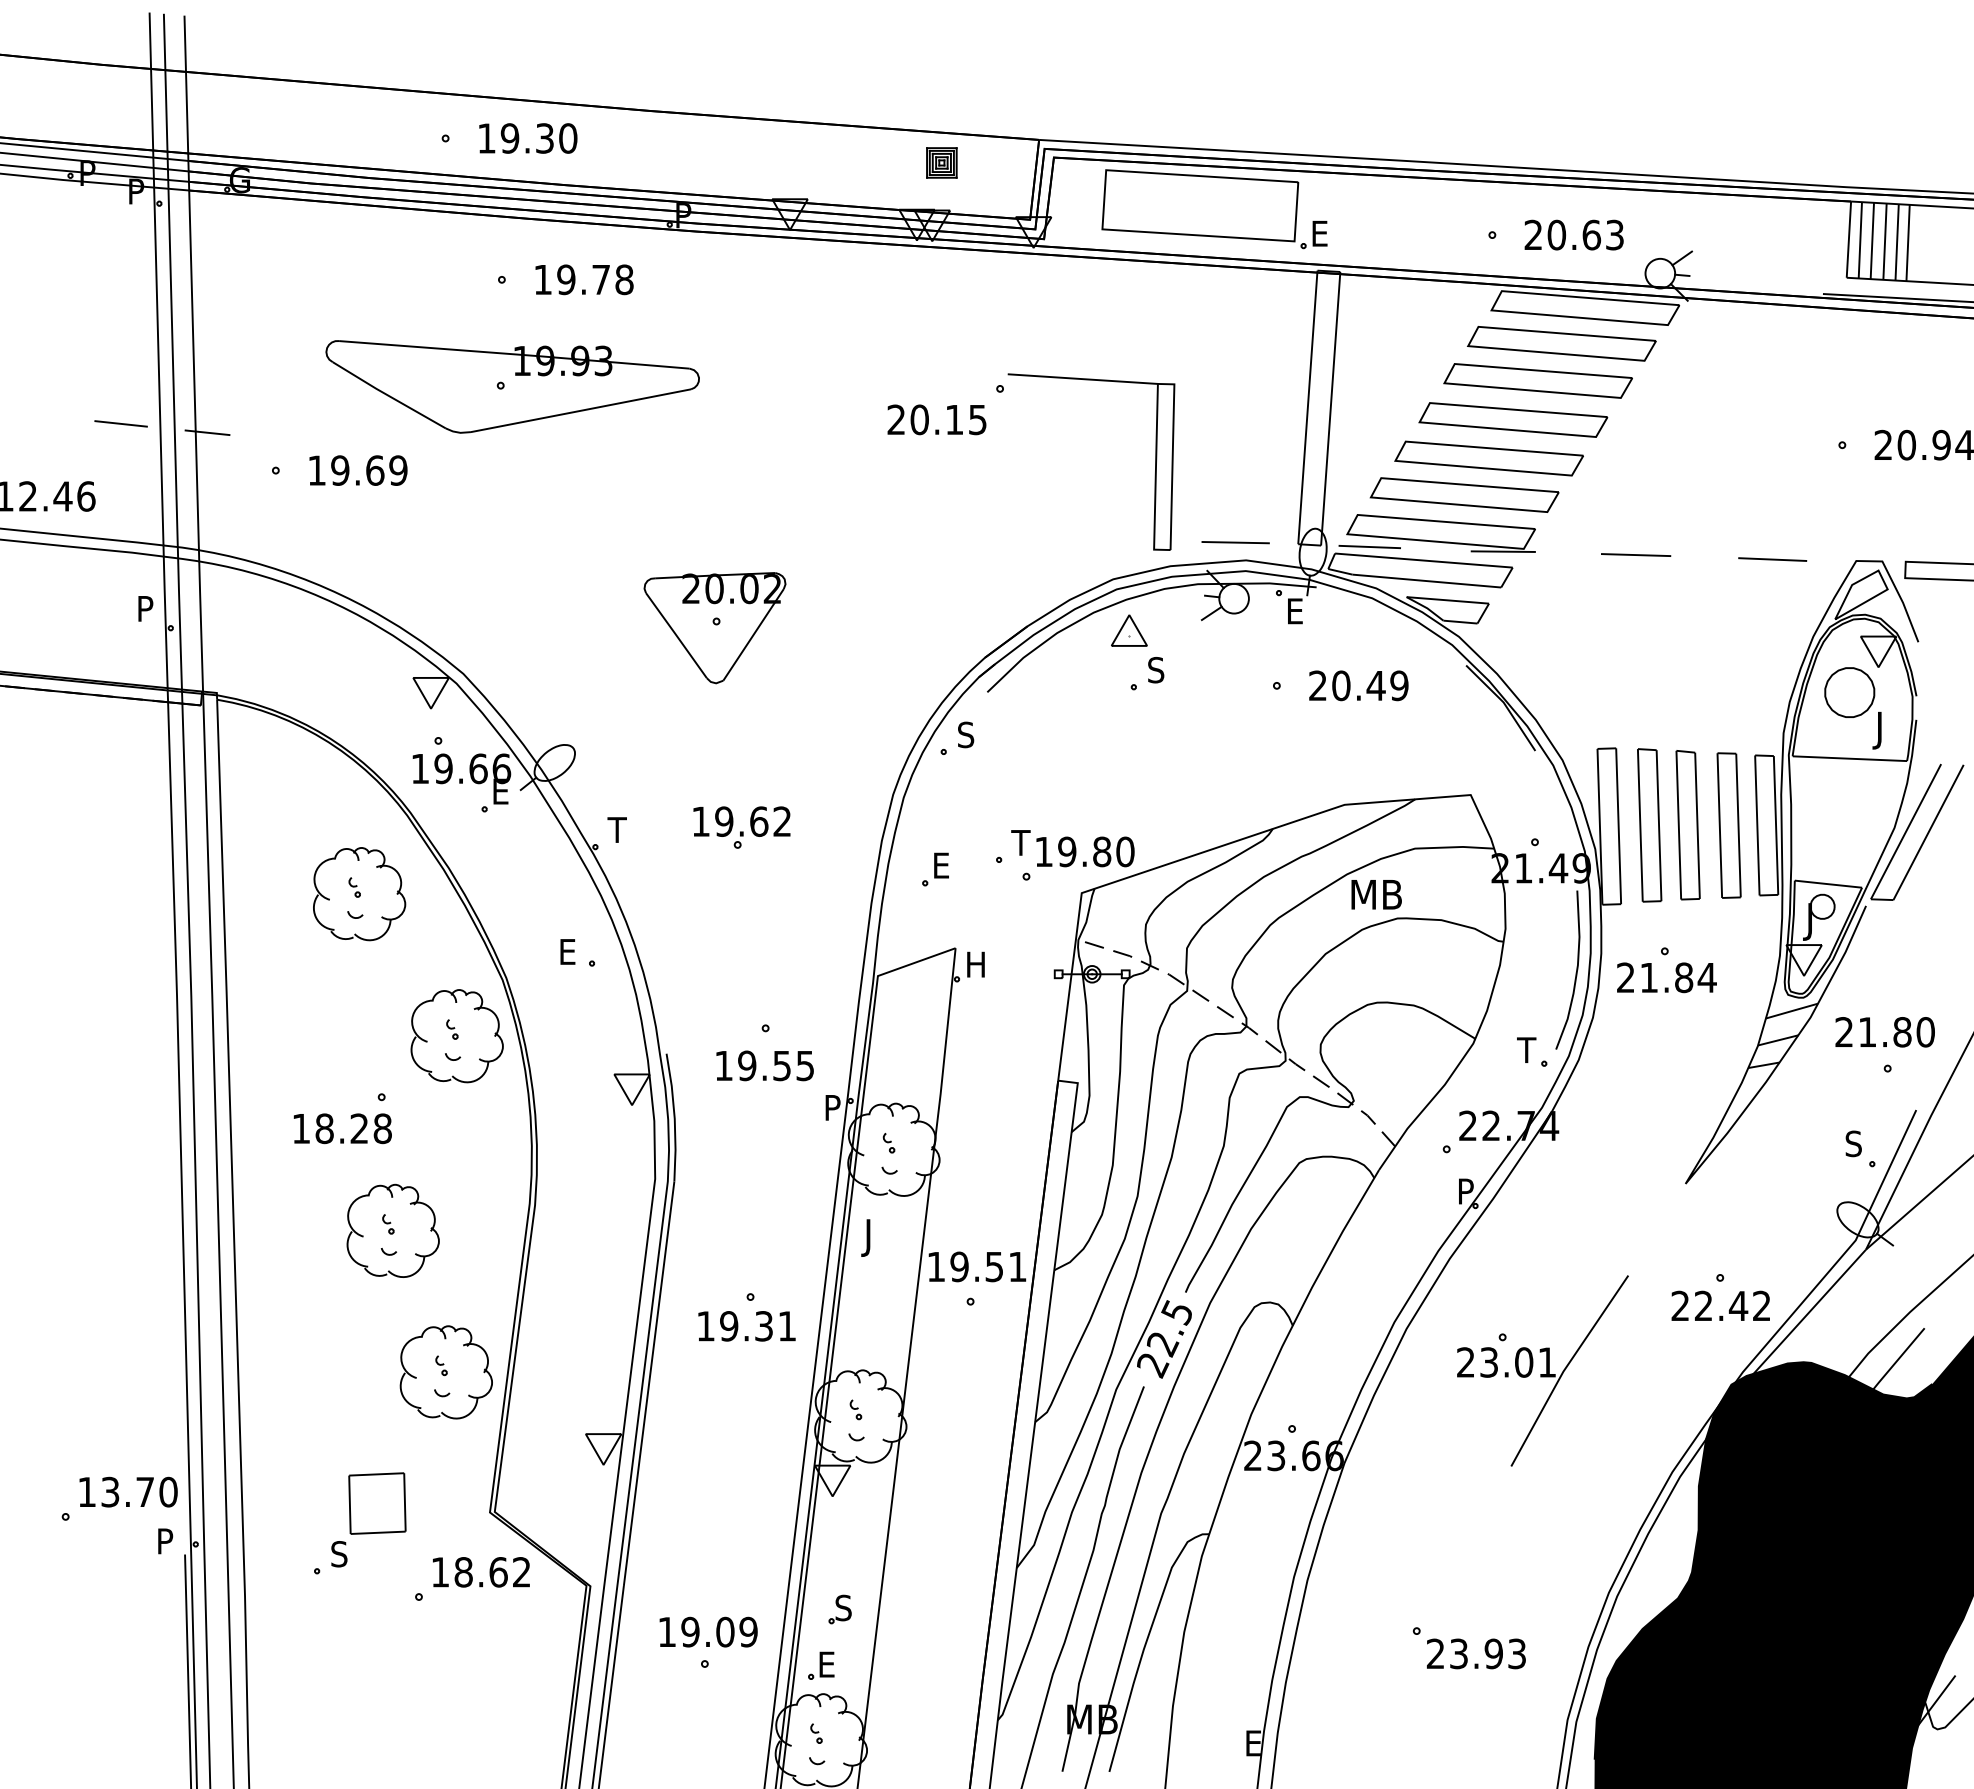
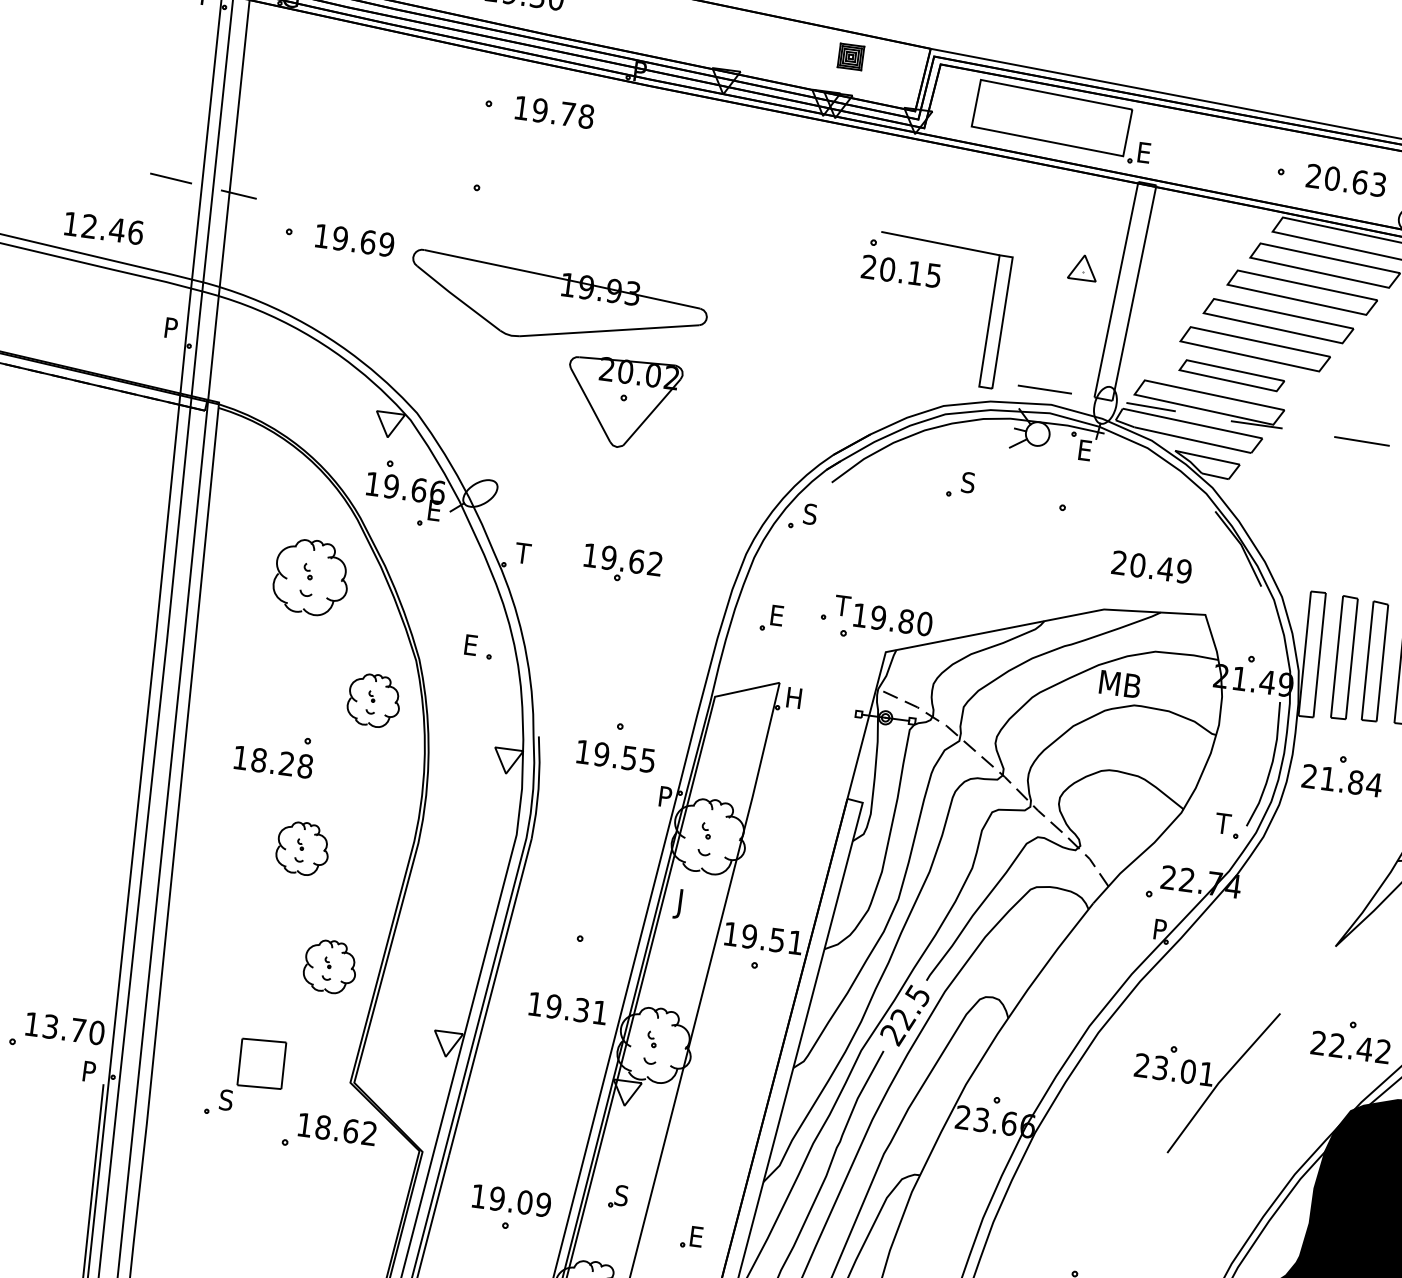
part: (512, 386) -> (557, 304), moved
text: (936, 419) -> (900, 271), moved
part: (1464, 494) -> (1231, 375), size x0.7
part: (1129, 630) -> (1083, 267), moved
text: (1358, 685) -> (1151, 566), moved
part: (456, 1036) -> (373, 700), size x0.7
part: (392, 1230) -> (302, 848), size x0.7
text: (746, 1326) -> (567, 1008), moved
part: (445, 1372) -> (329, 966), size x0.7
part: (821, 1665) -> (692, 1236), moved

